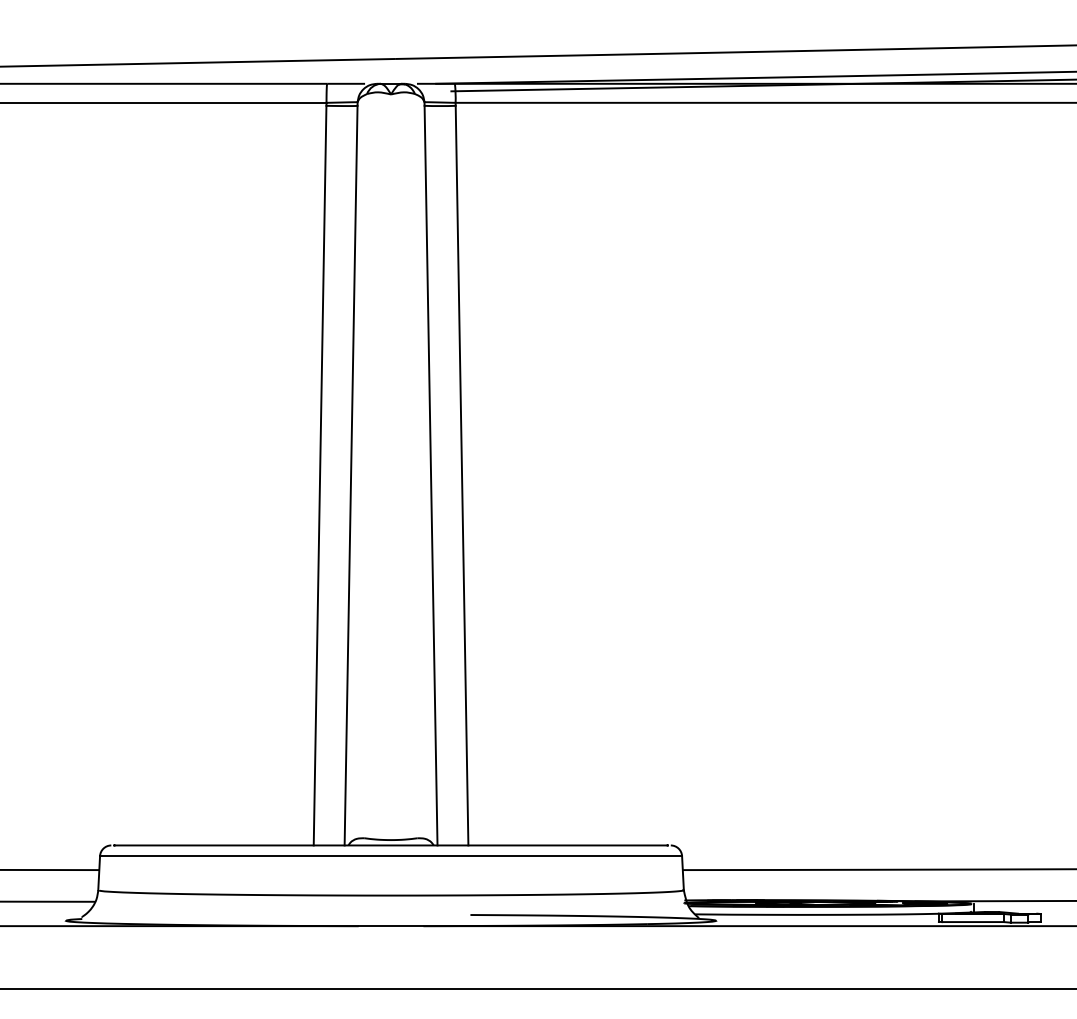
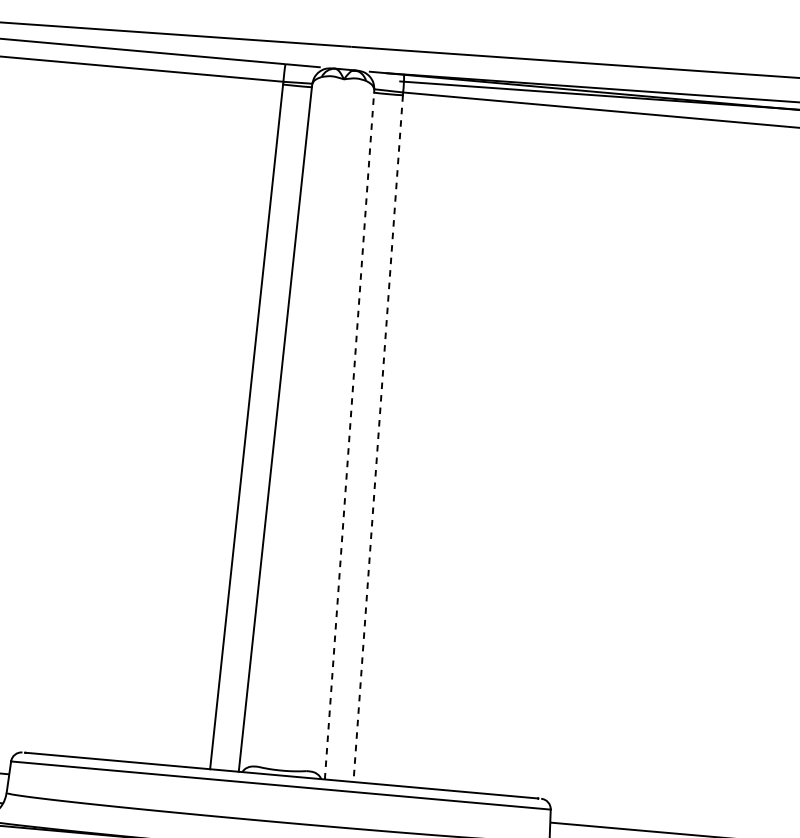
line: (431, 475) -> (349, 435), solid -> dashed
line: (462, 475) -> (378, 438), solid -> dashed

